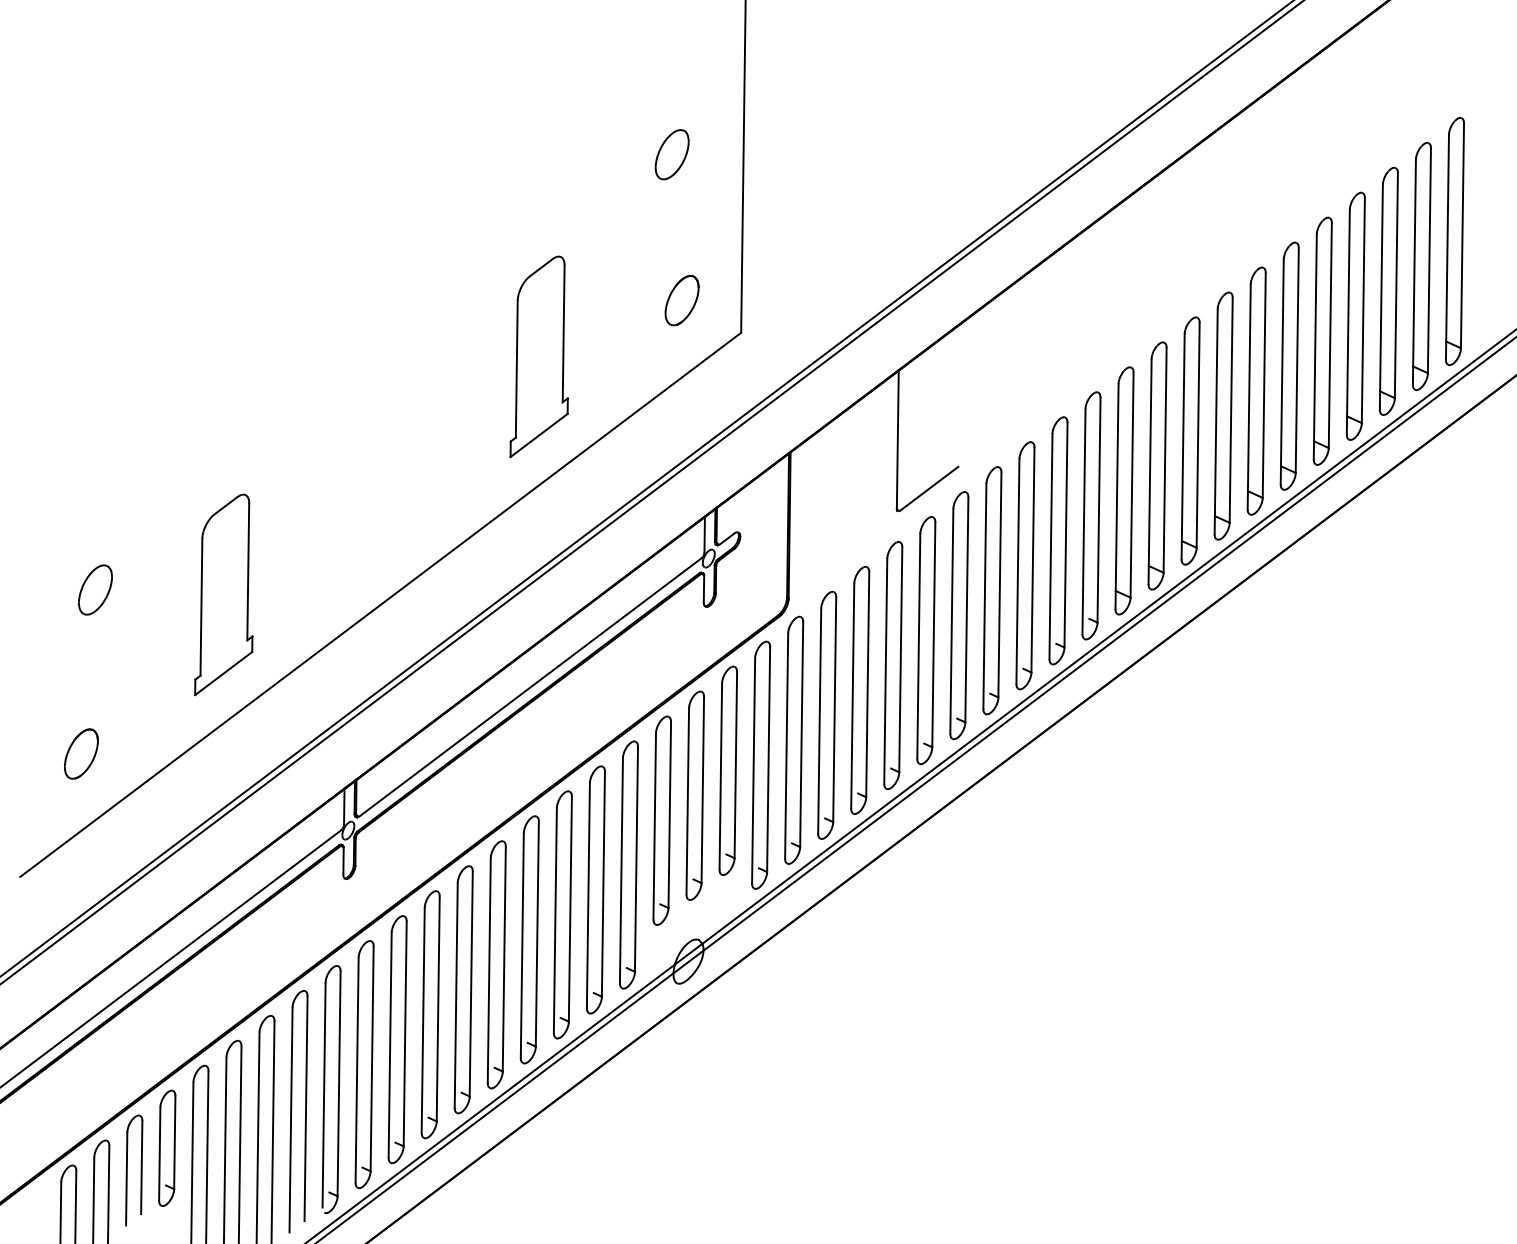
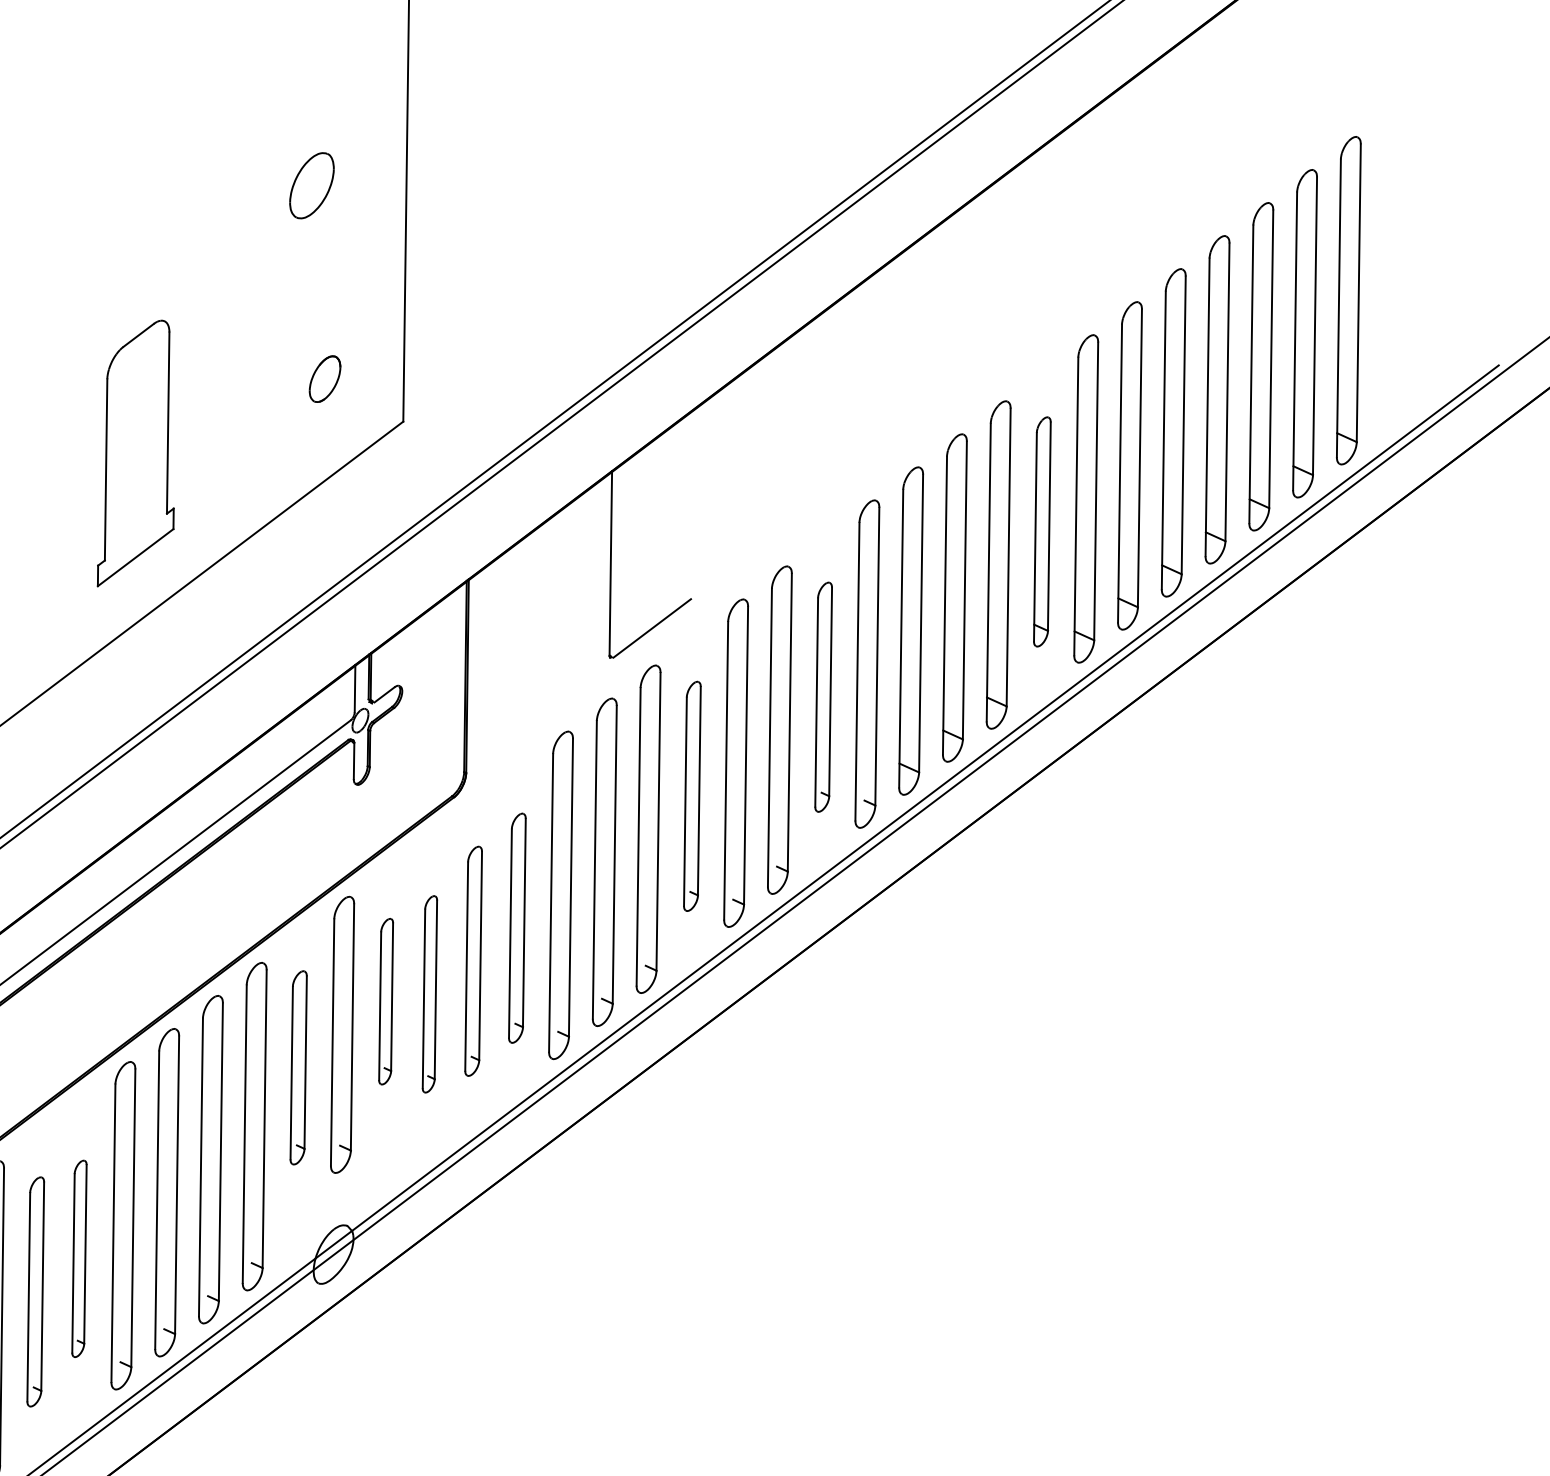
part: (681, 300) -> (324, 378), size x0.7
part: (1223, 415) -> (1042, 531), size x0.7
part: (1058, 540) -> (823, 696), size x0.7
part: (959, 615) -> (692, 796), size x0.7
part: (827, 714) -> (517, 927), size x0.7
part: (794, 739) -> (473, 960), size x0.7
part: (761, 764) -> (430, 993), size x0.6
part: (727, 770) -> (385, 1001), size x0.6
part: (661, 820) -> (297, 1067), size x0.7
part: (496, 964) -> (79, 1258), size x0.6
part: (463, 989) -> (35, 1291), size x0.7

